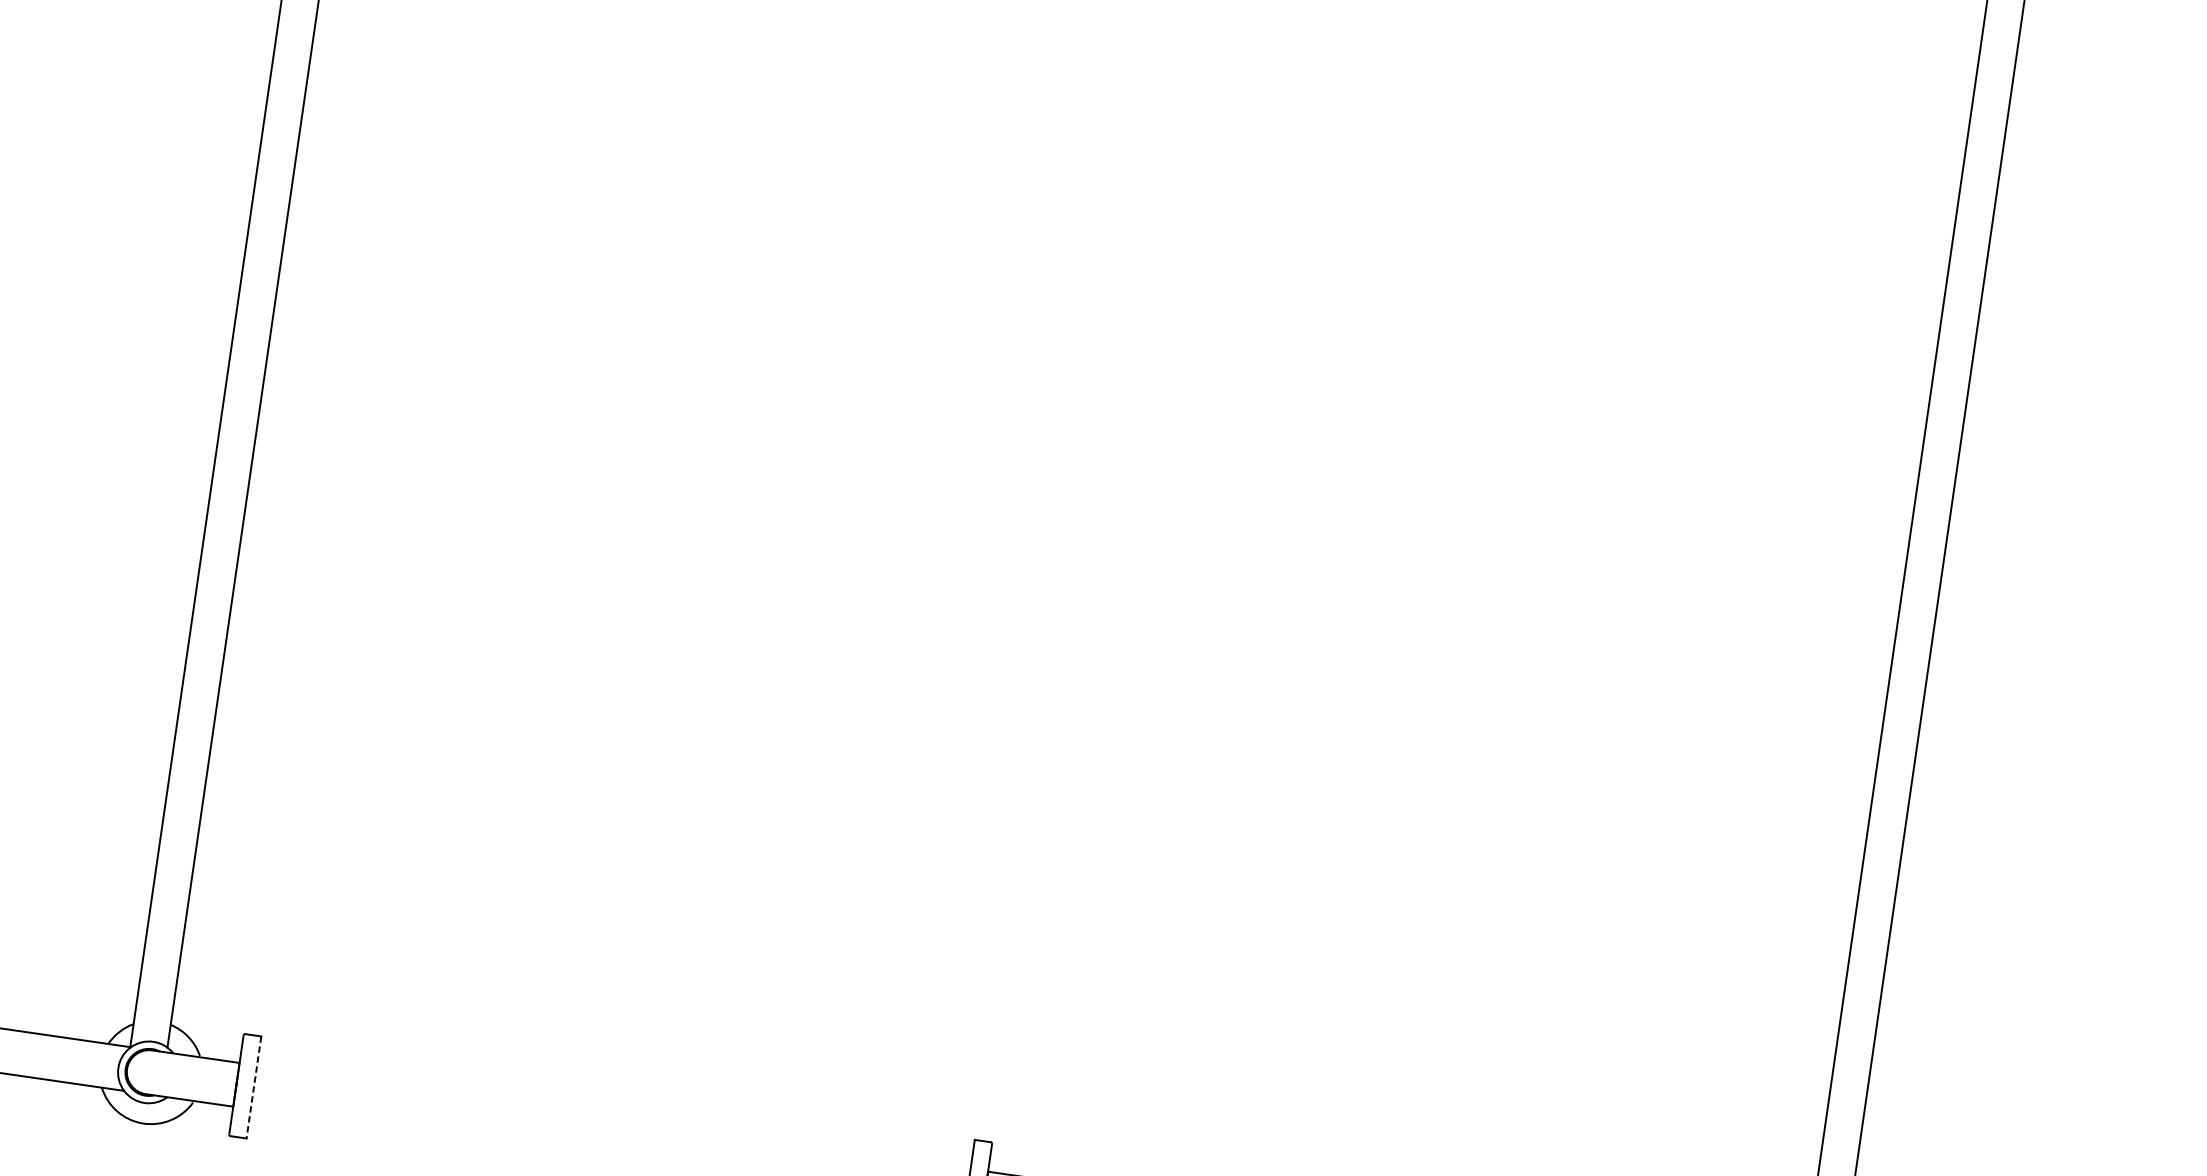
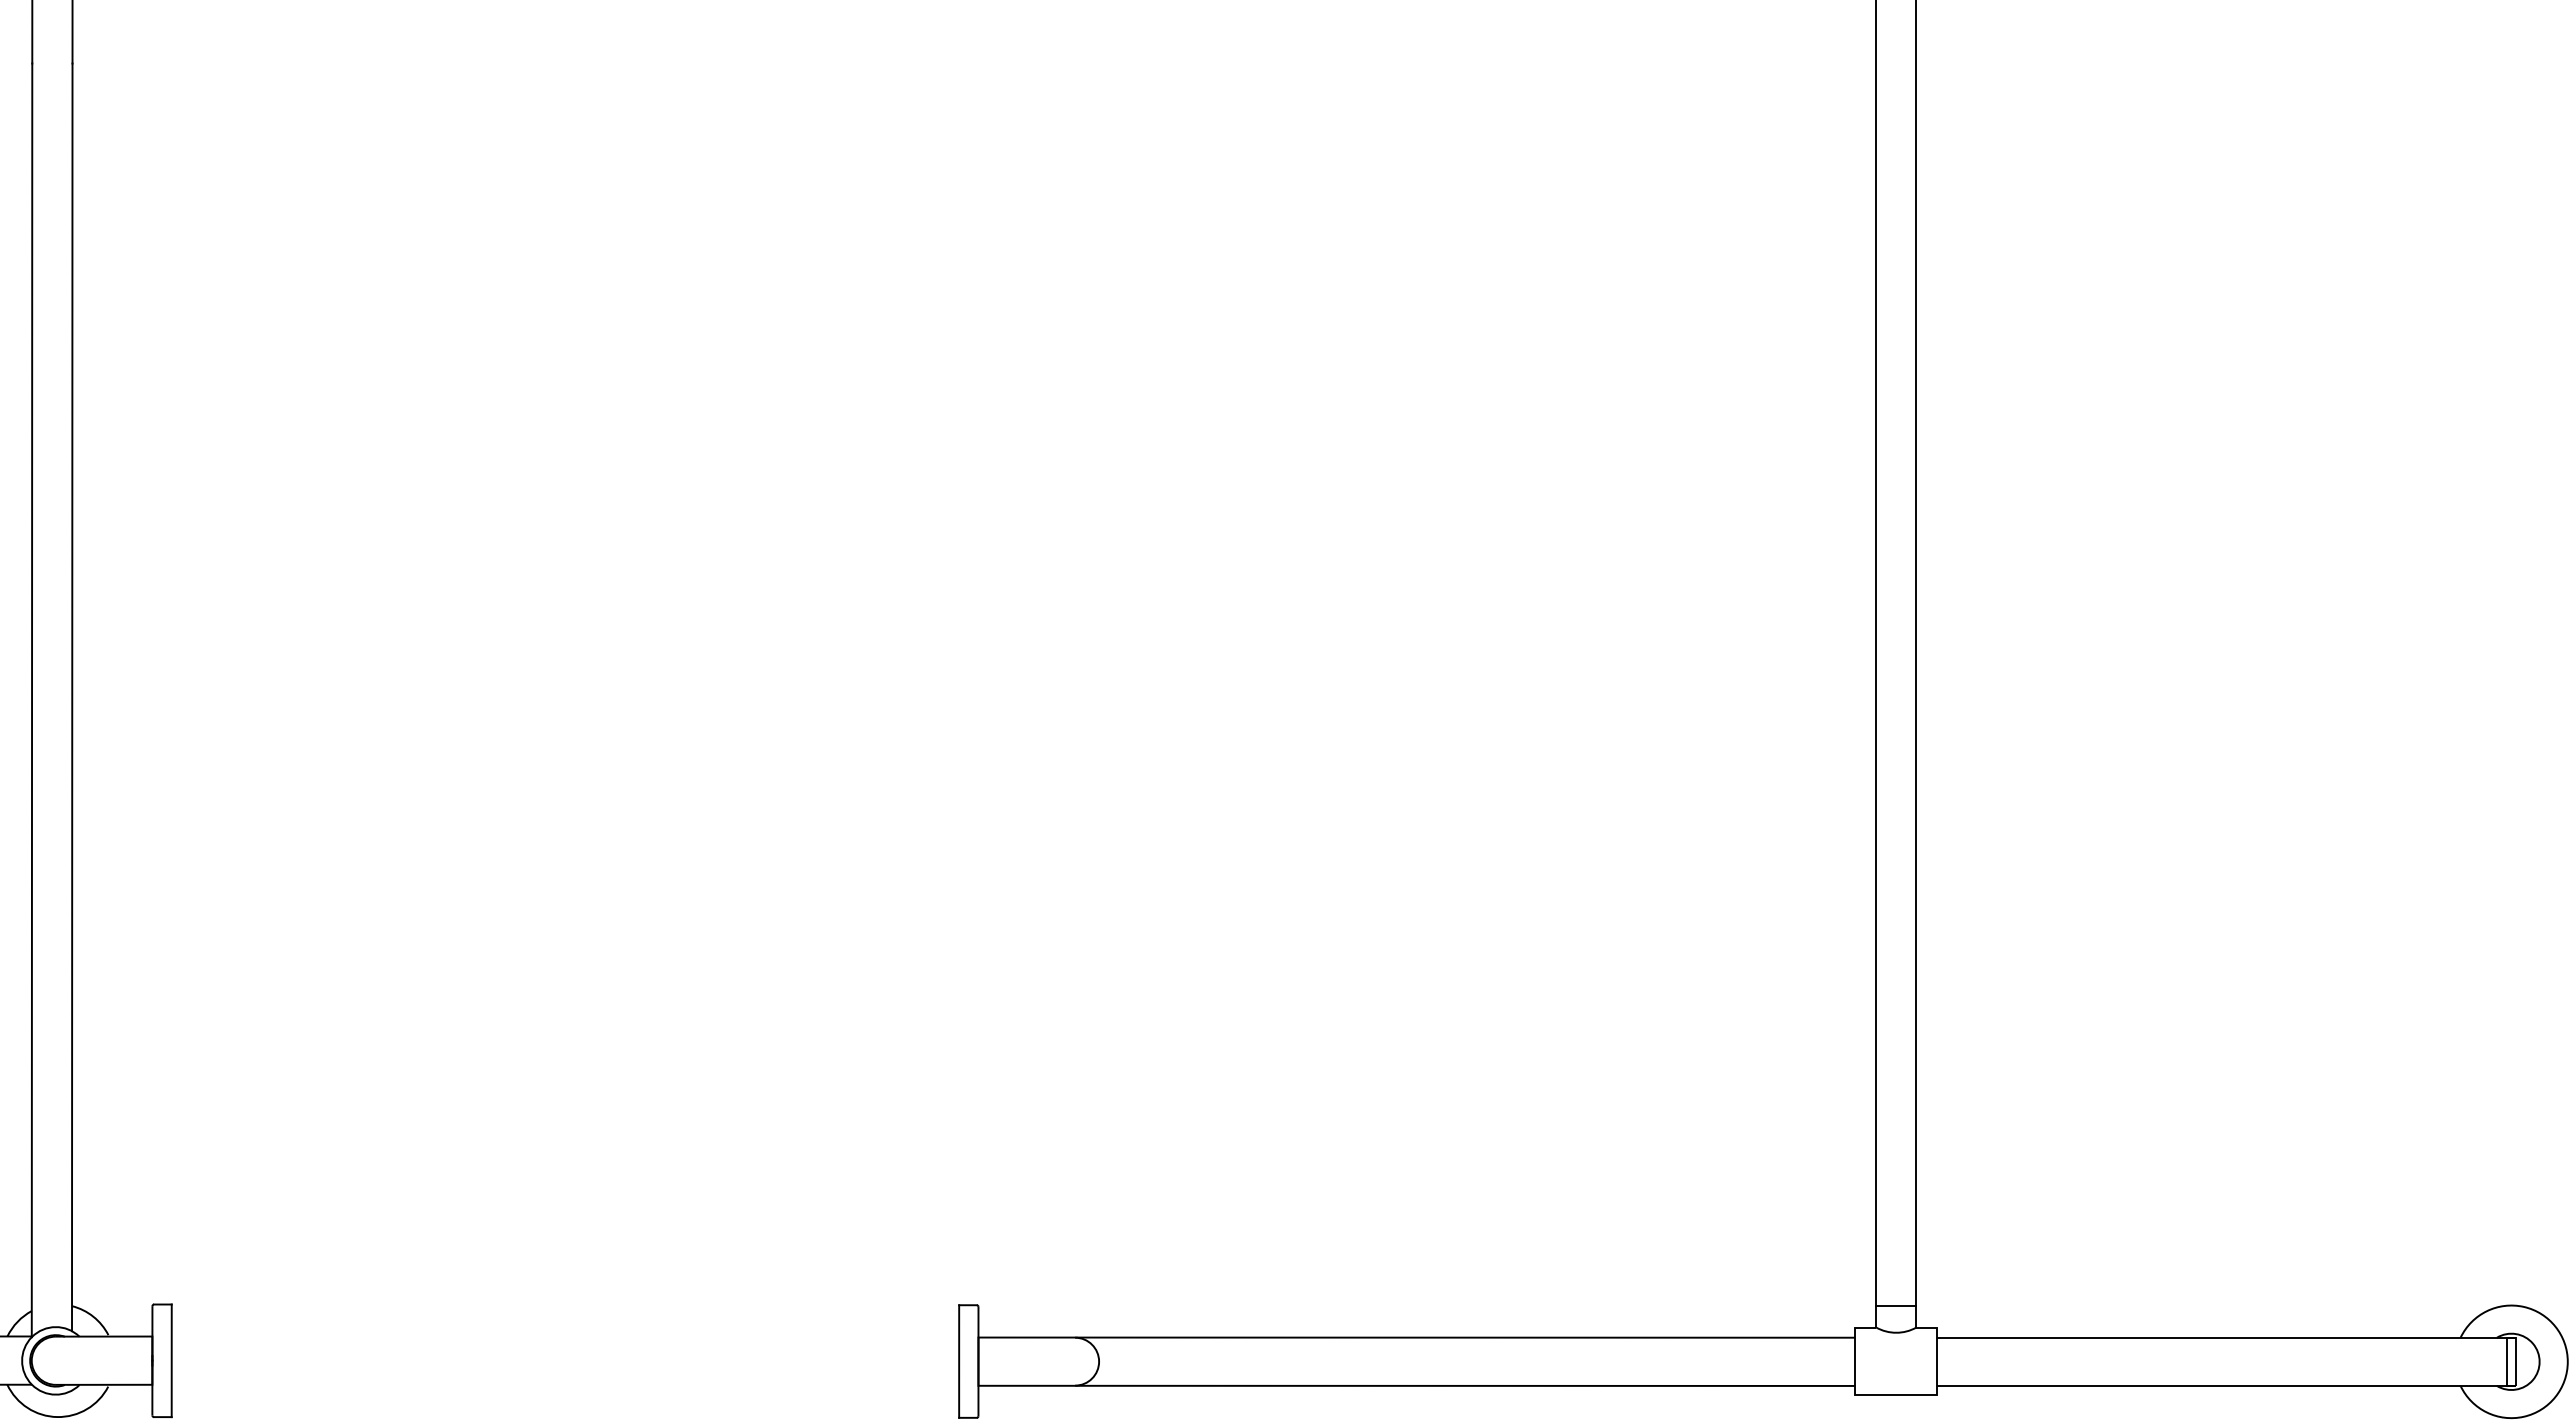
line: (253, 1088) -> (171, 1361), dashed -> solid

